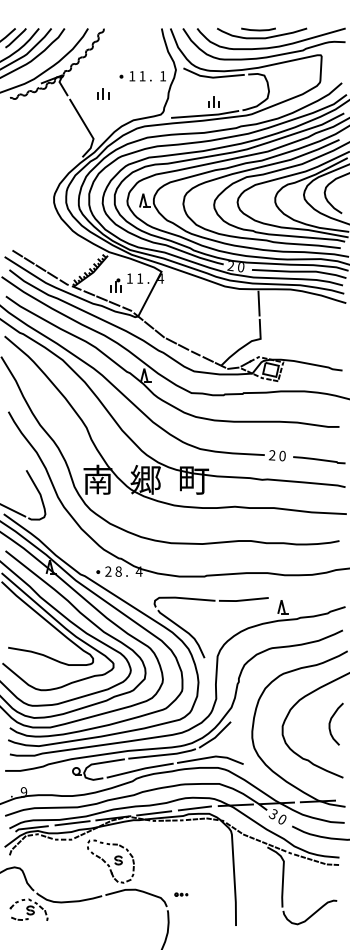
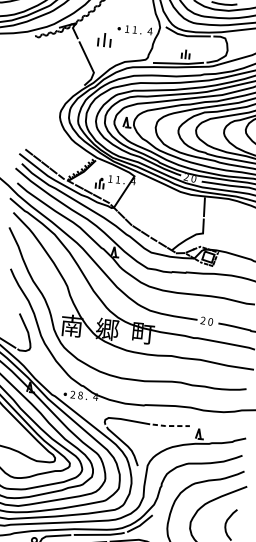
text: (162, 76) -> (149, 31), 1 -> 4
part: (103, 93) -> (104, 39), size x1.6
line: (242, 600) -> (170, 426), solid -> dashed

